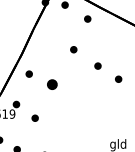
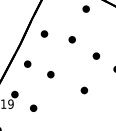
part: (45, 43) -> (43, 33), added
part: (52, 84) -> (50, 74), size x0.62
part: (85, 100) -> (83, 90), added

